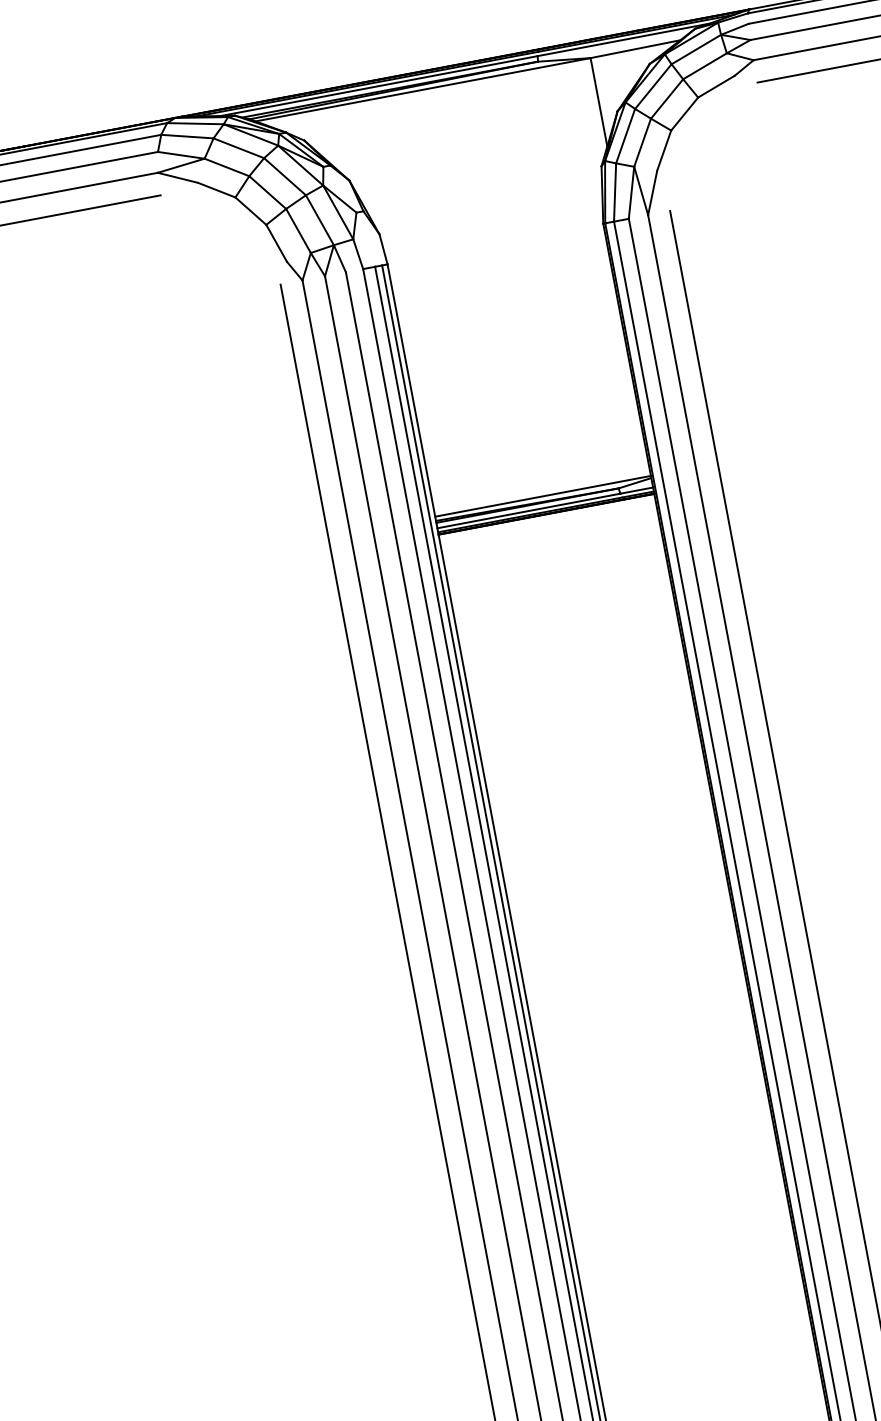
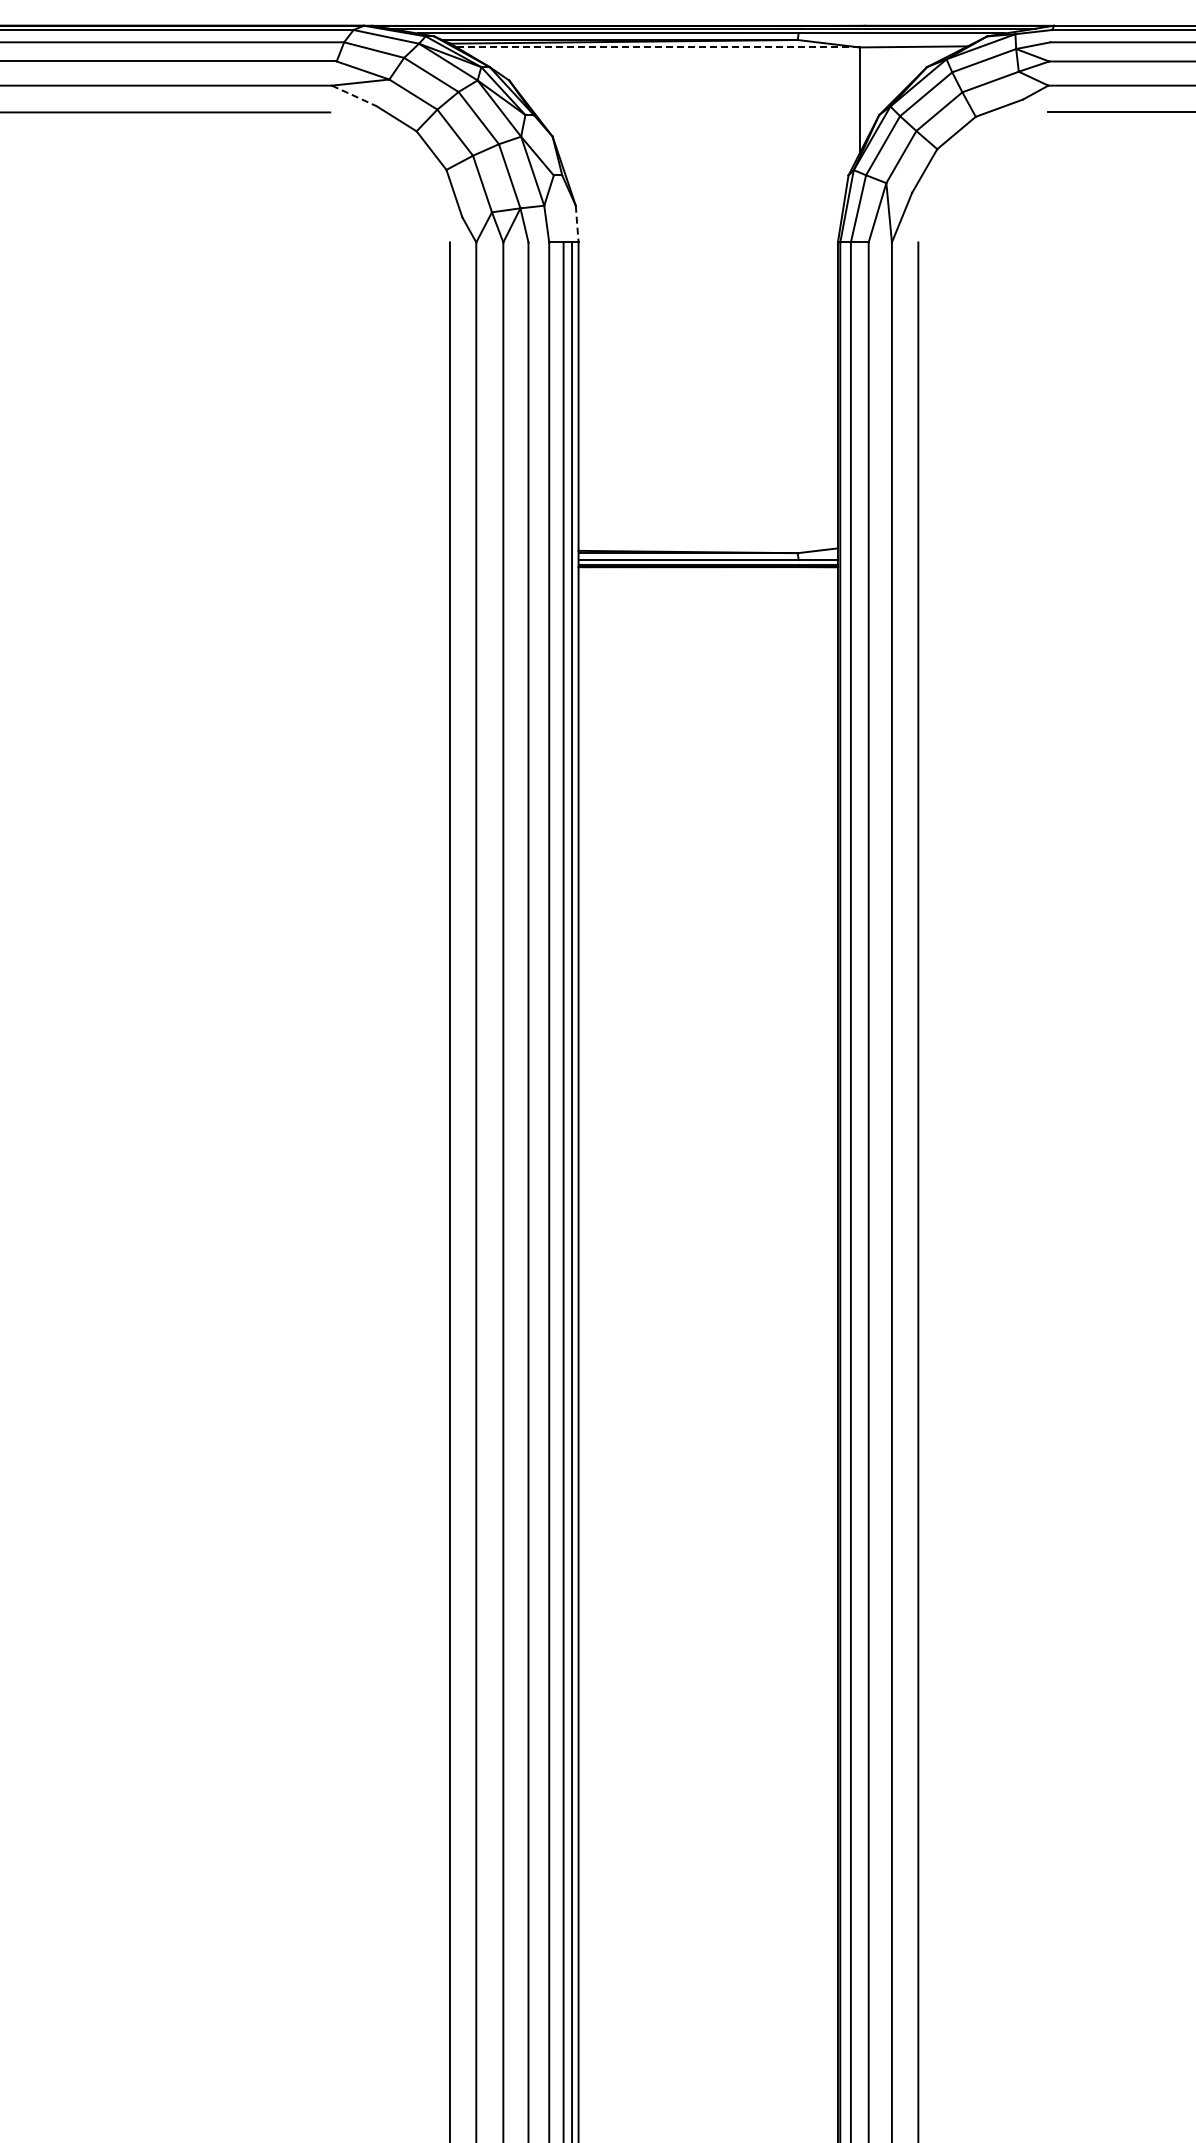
line: (422, 89) -> (657, 47), solid -> dashed
line: (178, 177) -> (354, 95), solid -> dashed
line: (383, 249) -> (577, 224), solid -> dashed
line: (542, 496) -> (707, 545), removed

